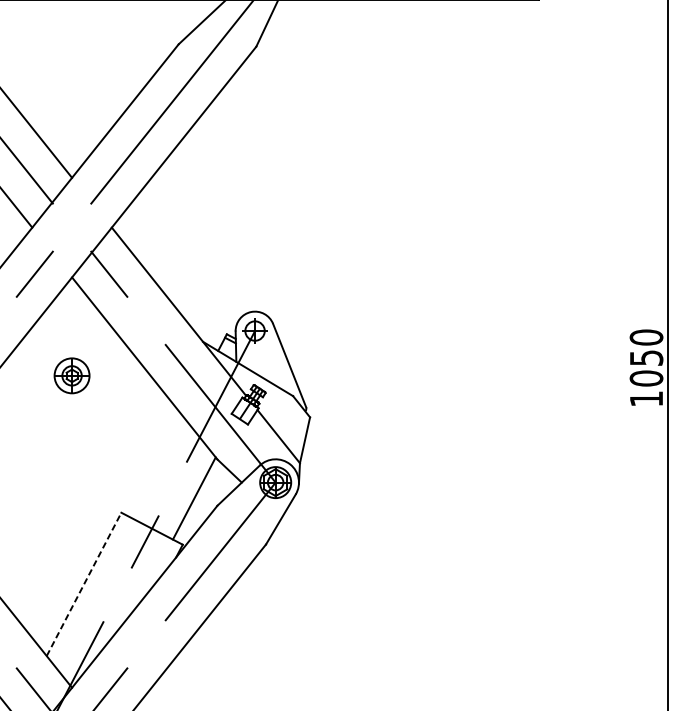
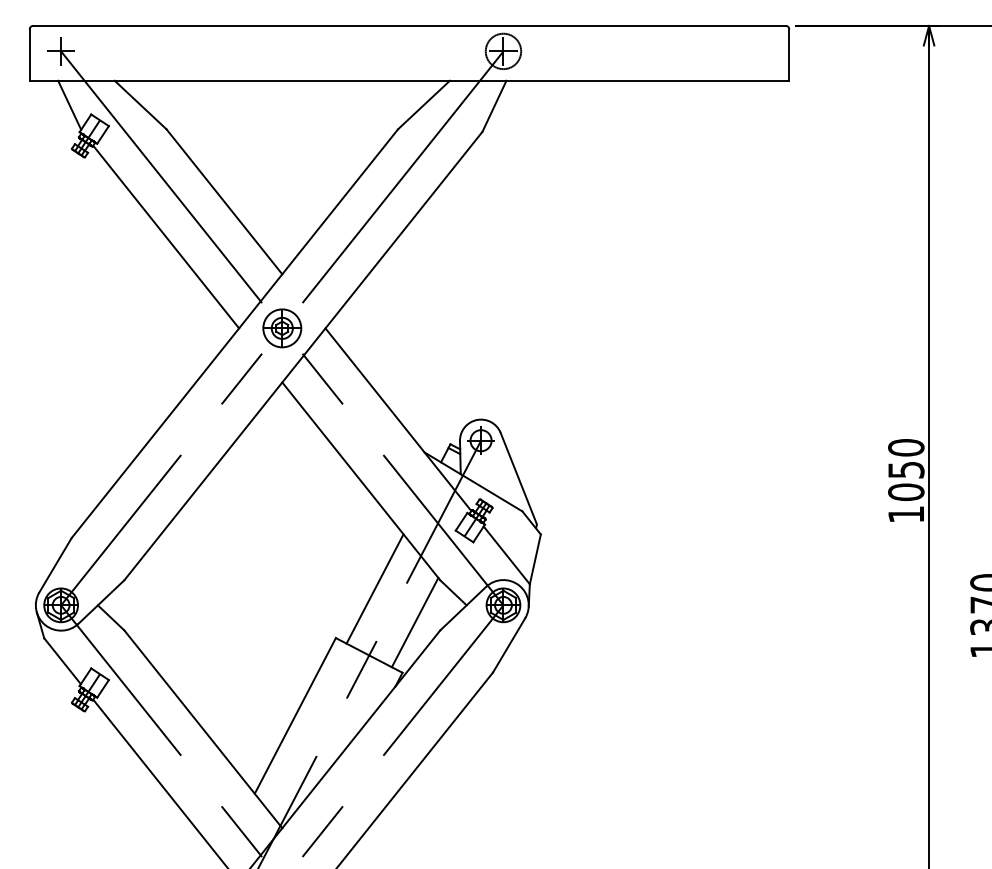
part: (72, 375) -> (282, 328), moved
line: (156, 467) -> (374, 588), added
line: (84, 584) -> (295, 715), dashed -> solid

